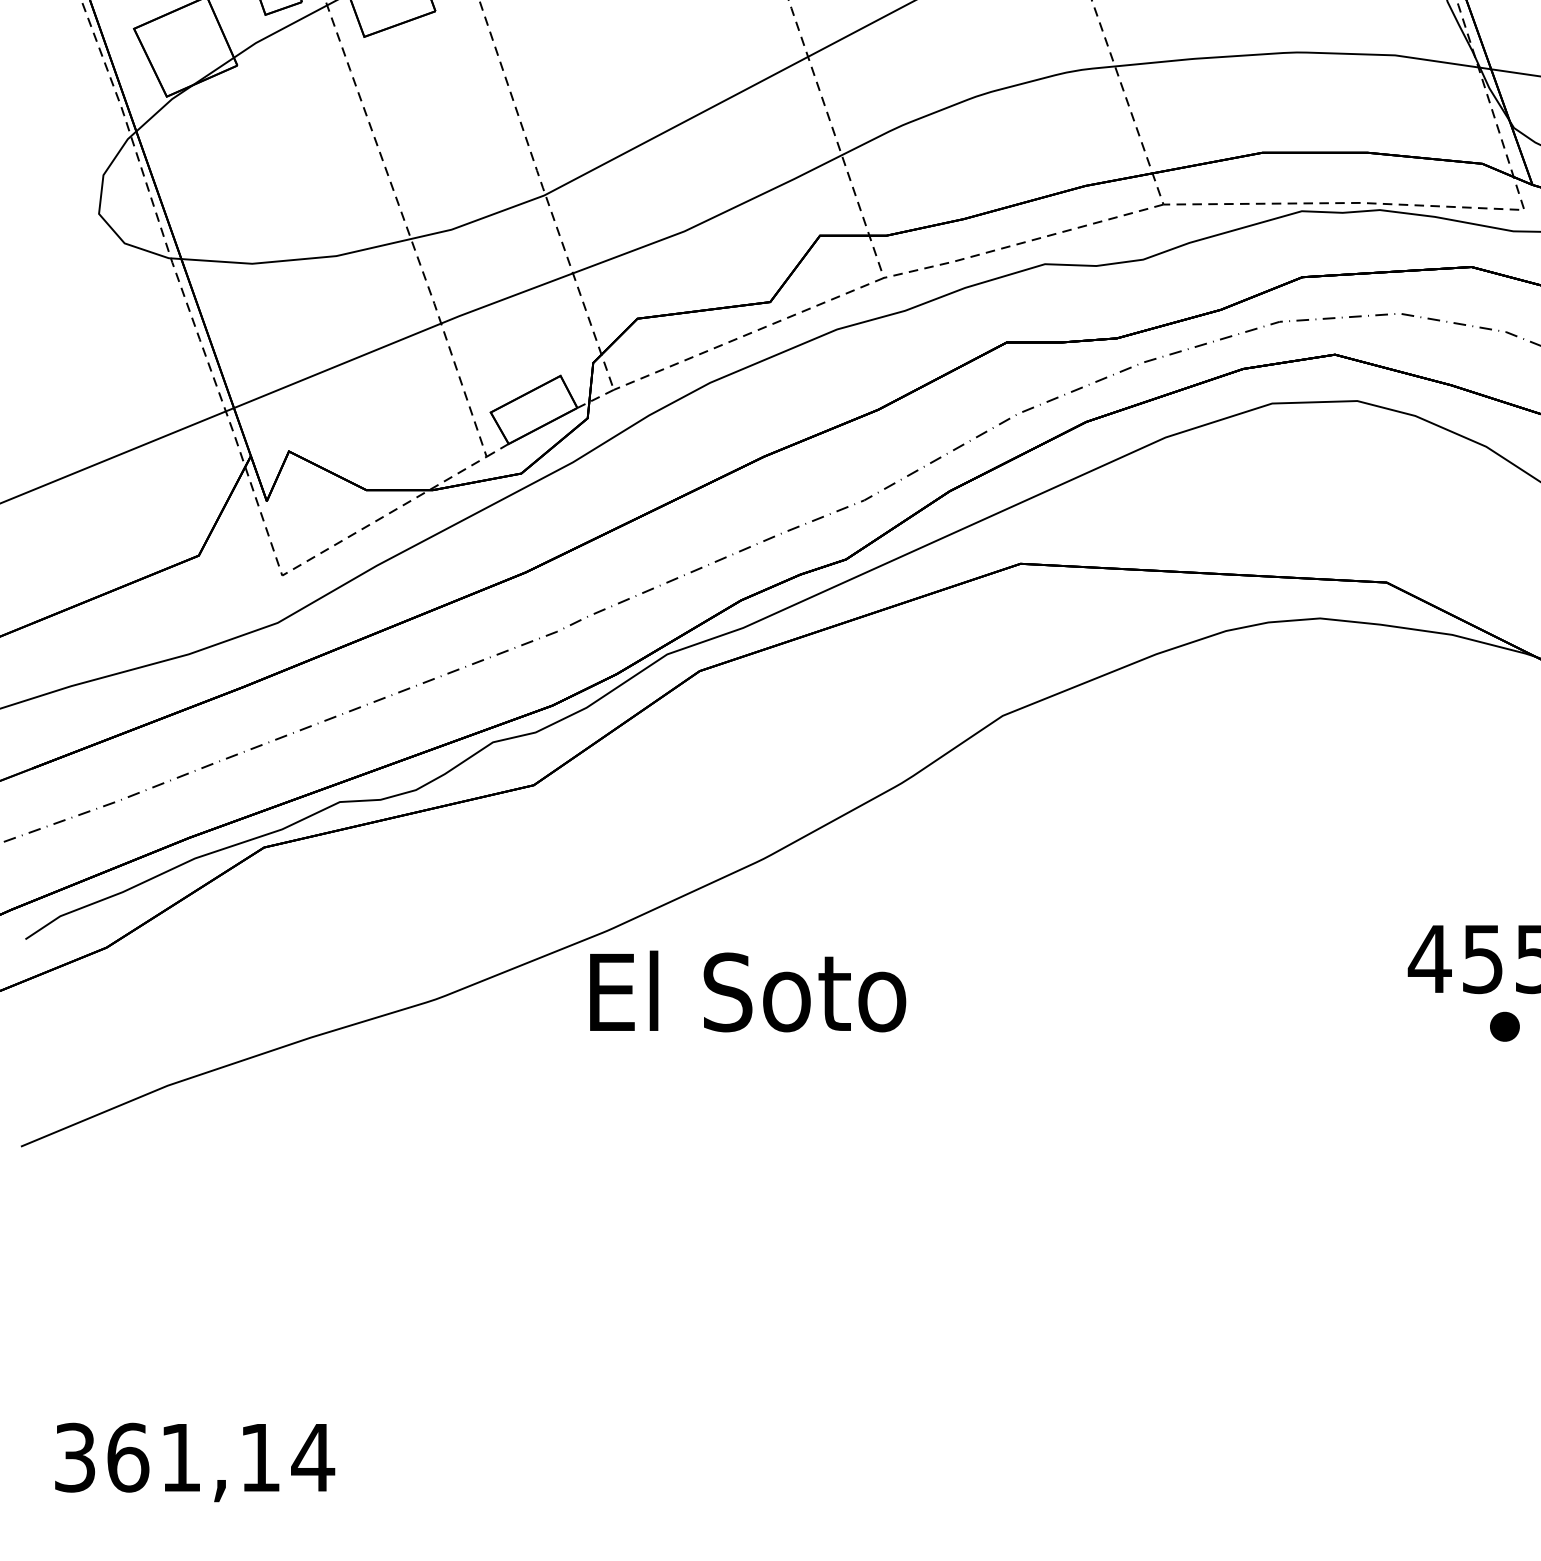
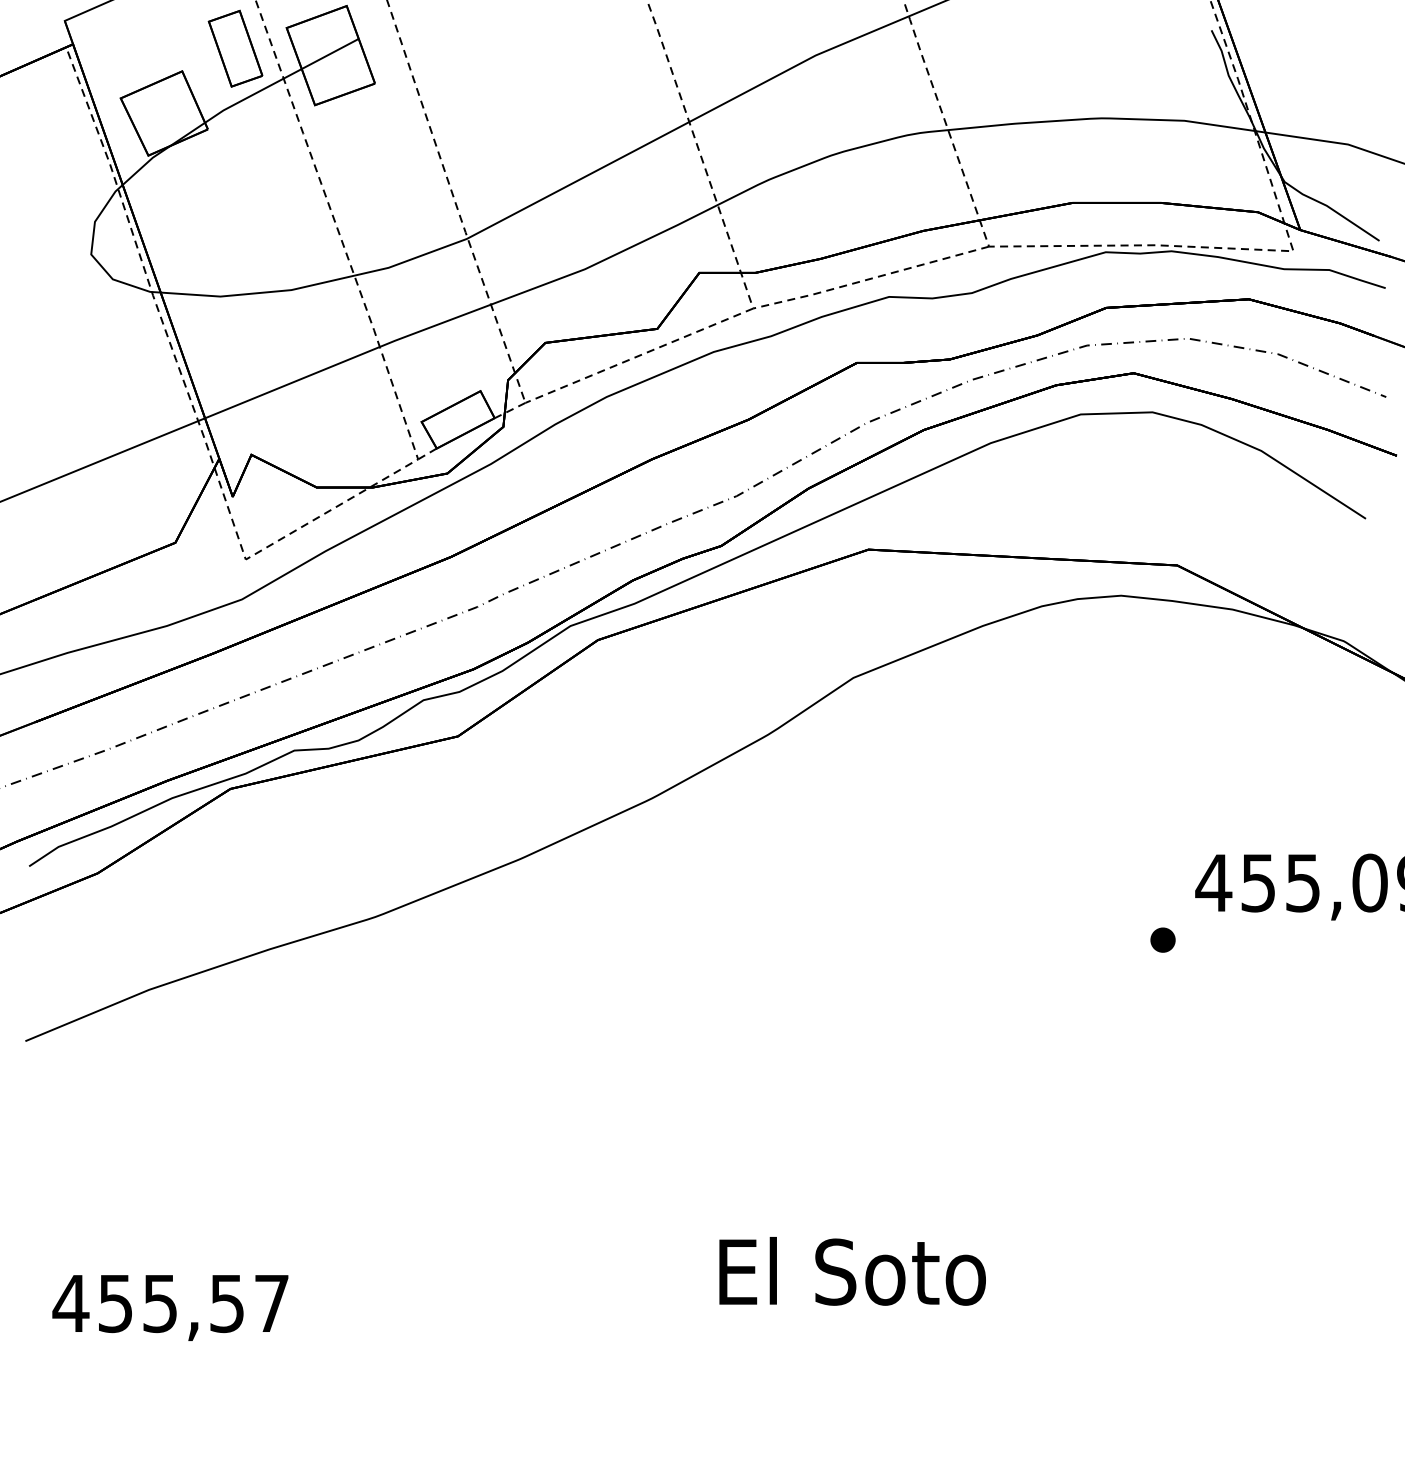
text: (747, 991) -> (852, 1271), moved
part: (1504, 1026) -> (1162, 939), moved
text: (194, 1457) -> (171, 1303), 361,14 -> 455,57

